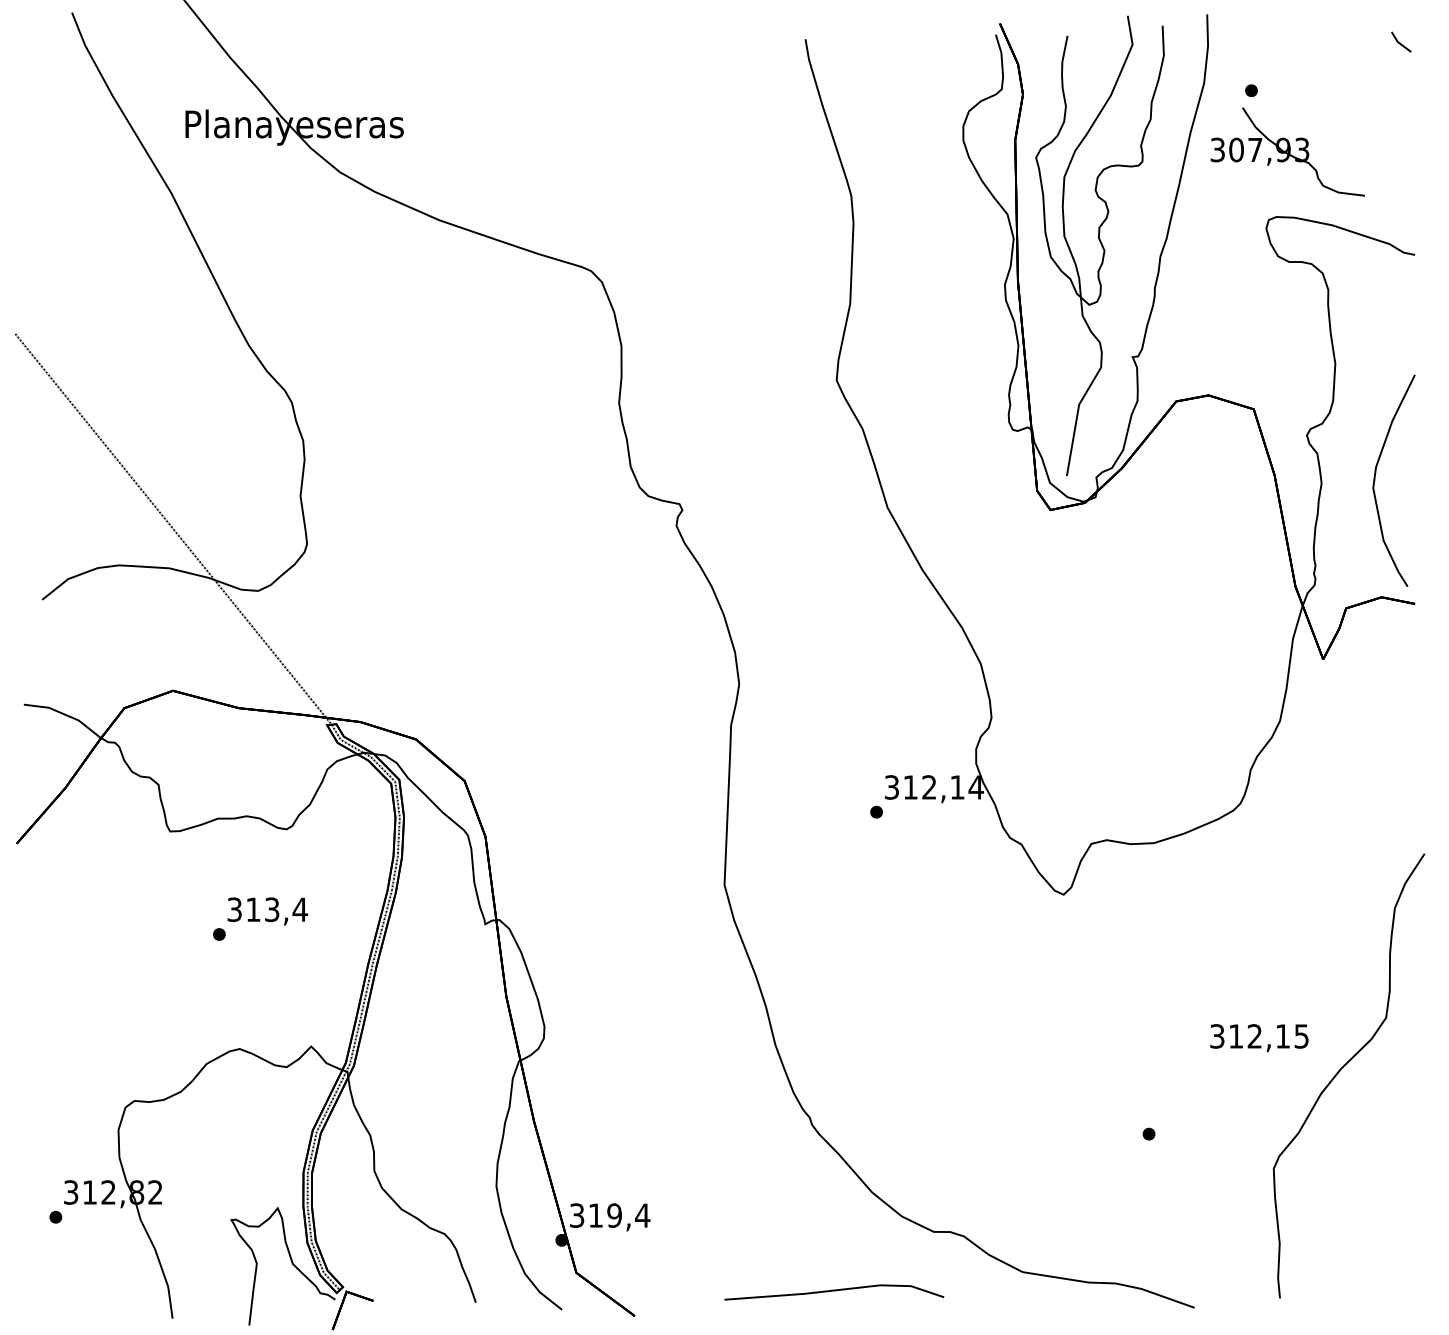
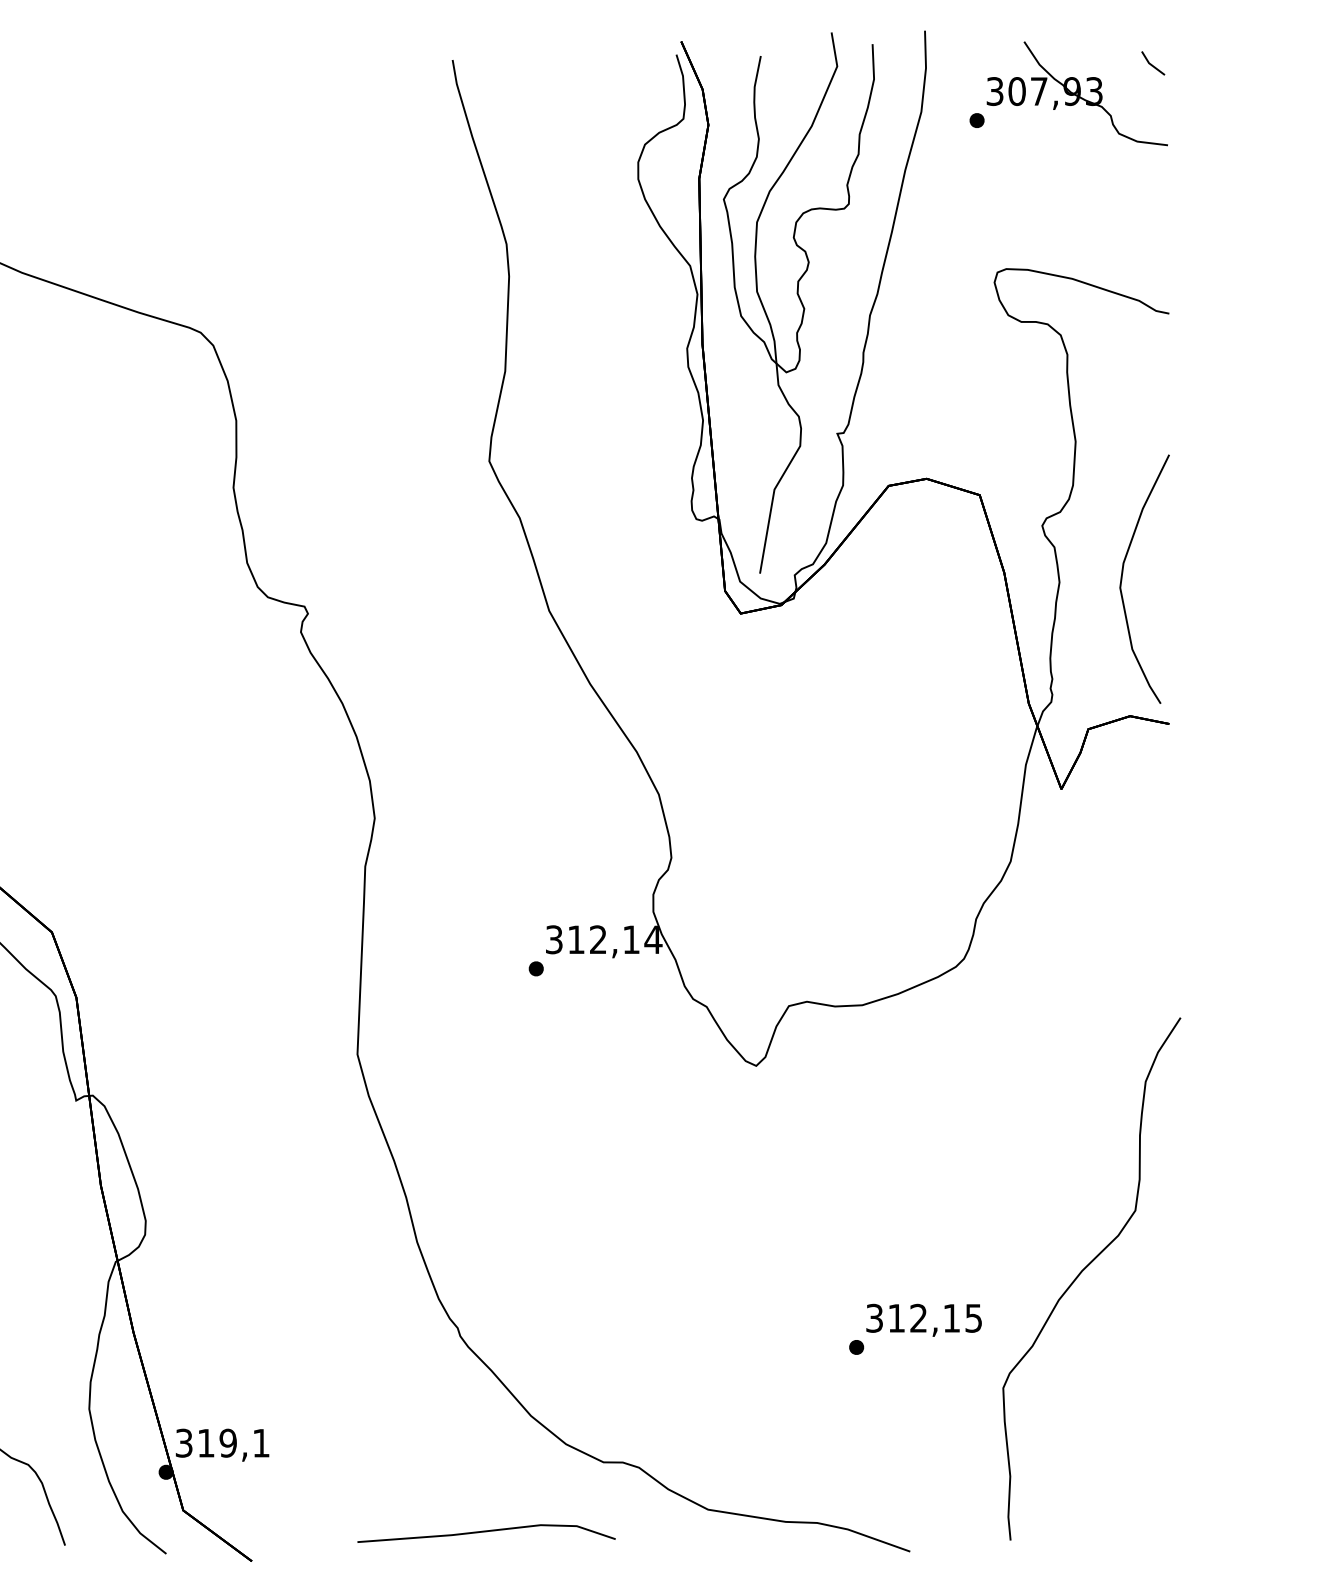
part: (1287, 151) -> (1077, 93), moved
text: (1259, 1038) -> (924, 1320), moved
text: (642, 1215) -> (261, 1443), 319,4 -> 319,1

